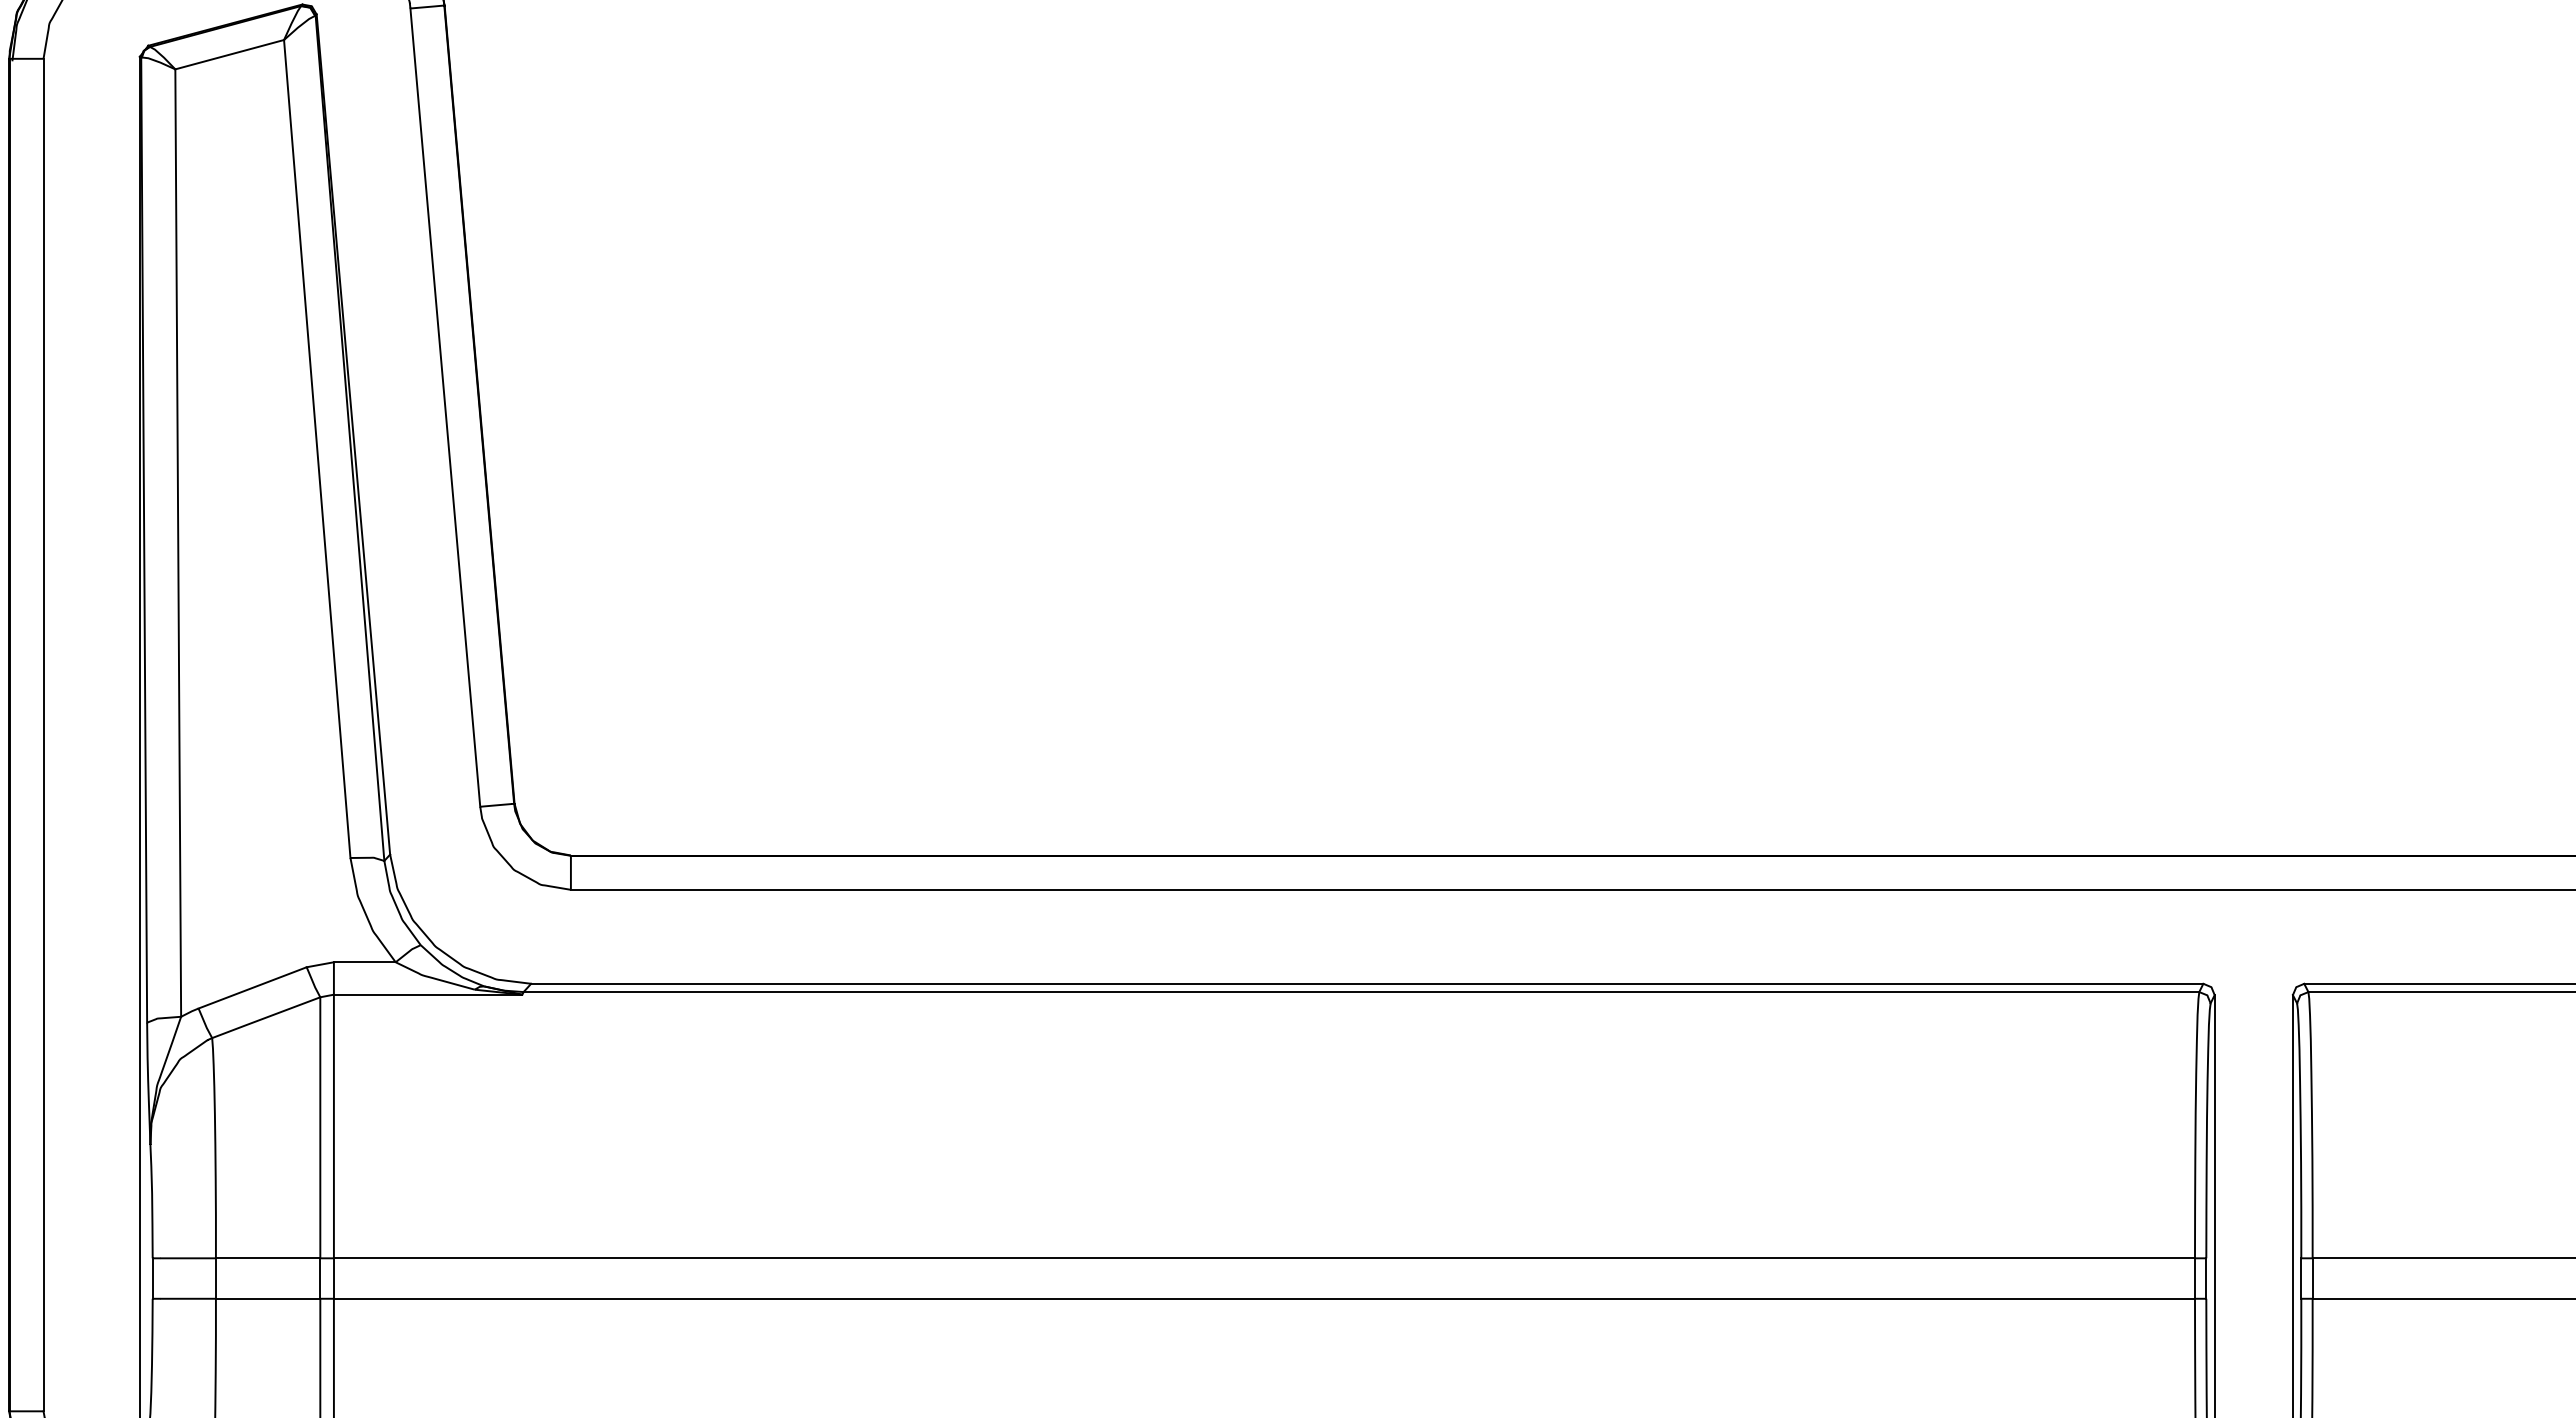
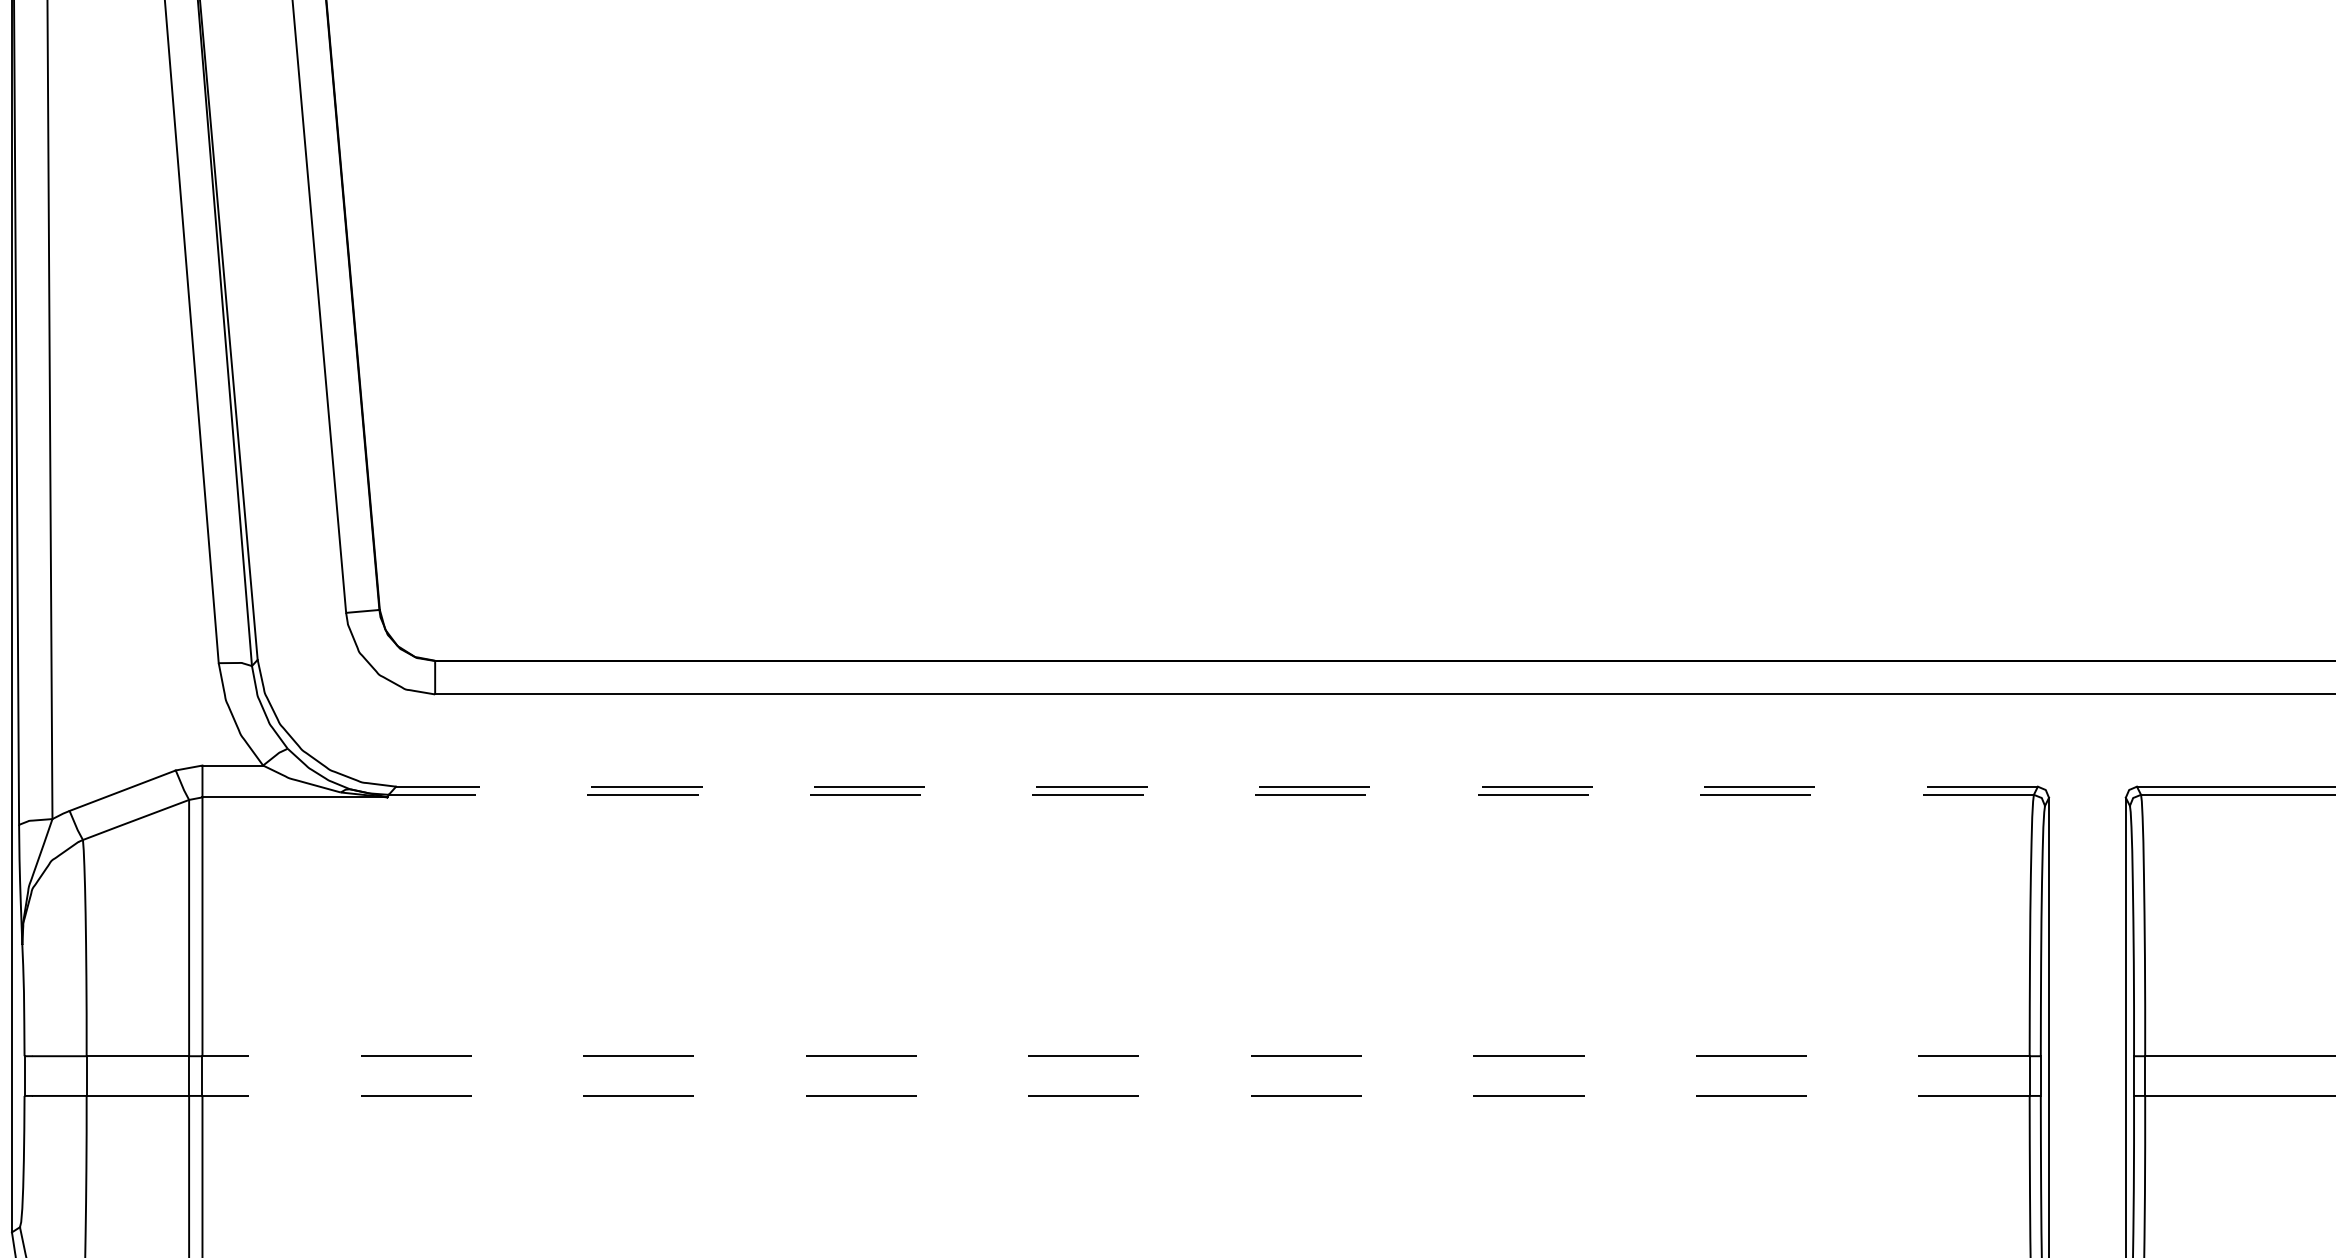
line: (1366, 983) -> (1216, 786), solid -> dashed
line: (1361, 992) -> (1211, 795), solid -> dashed
line: (1264, 1258) -> (1116, 1056), solid -> dashed
line: (1264, 1298) -> (1116, 1095), solid -> dashed

